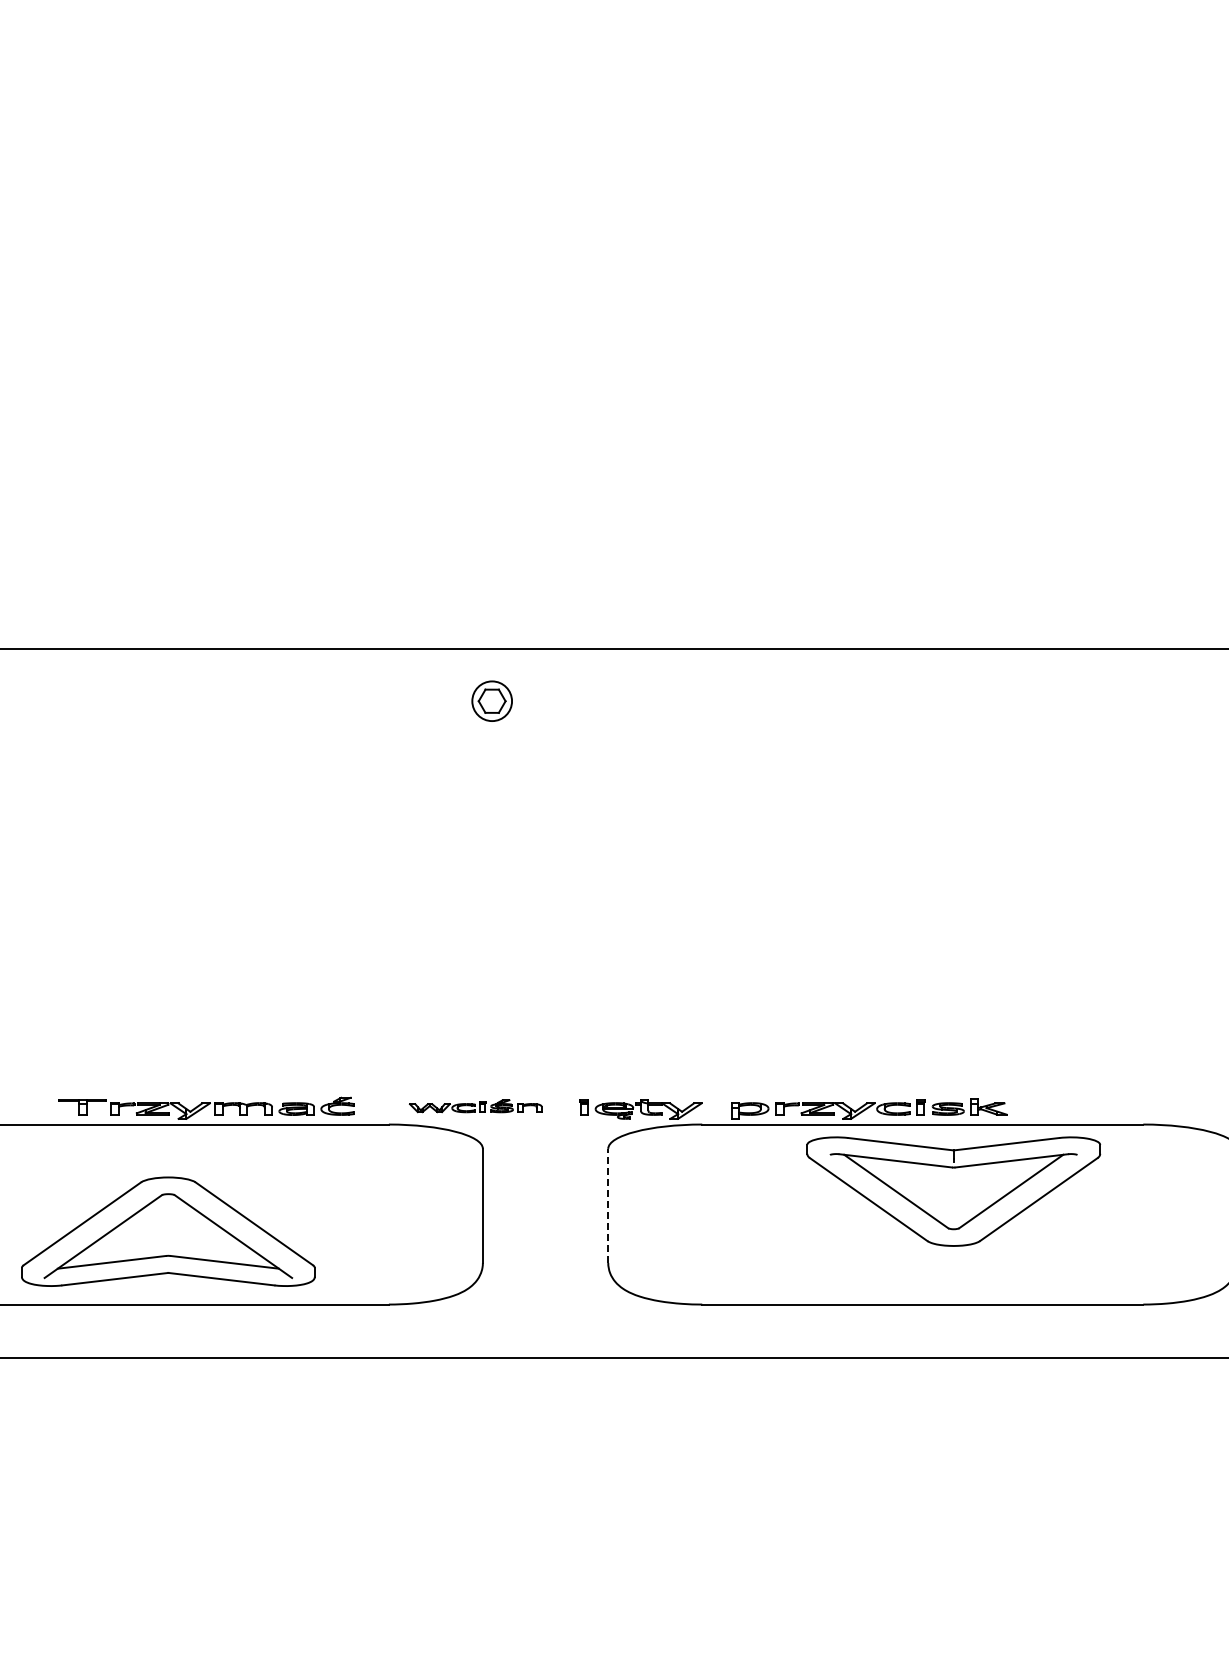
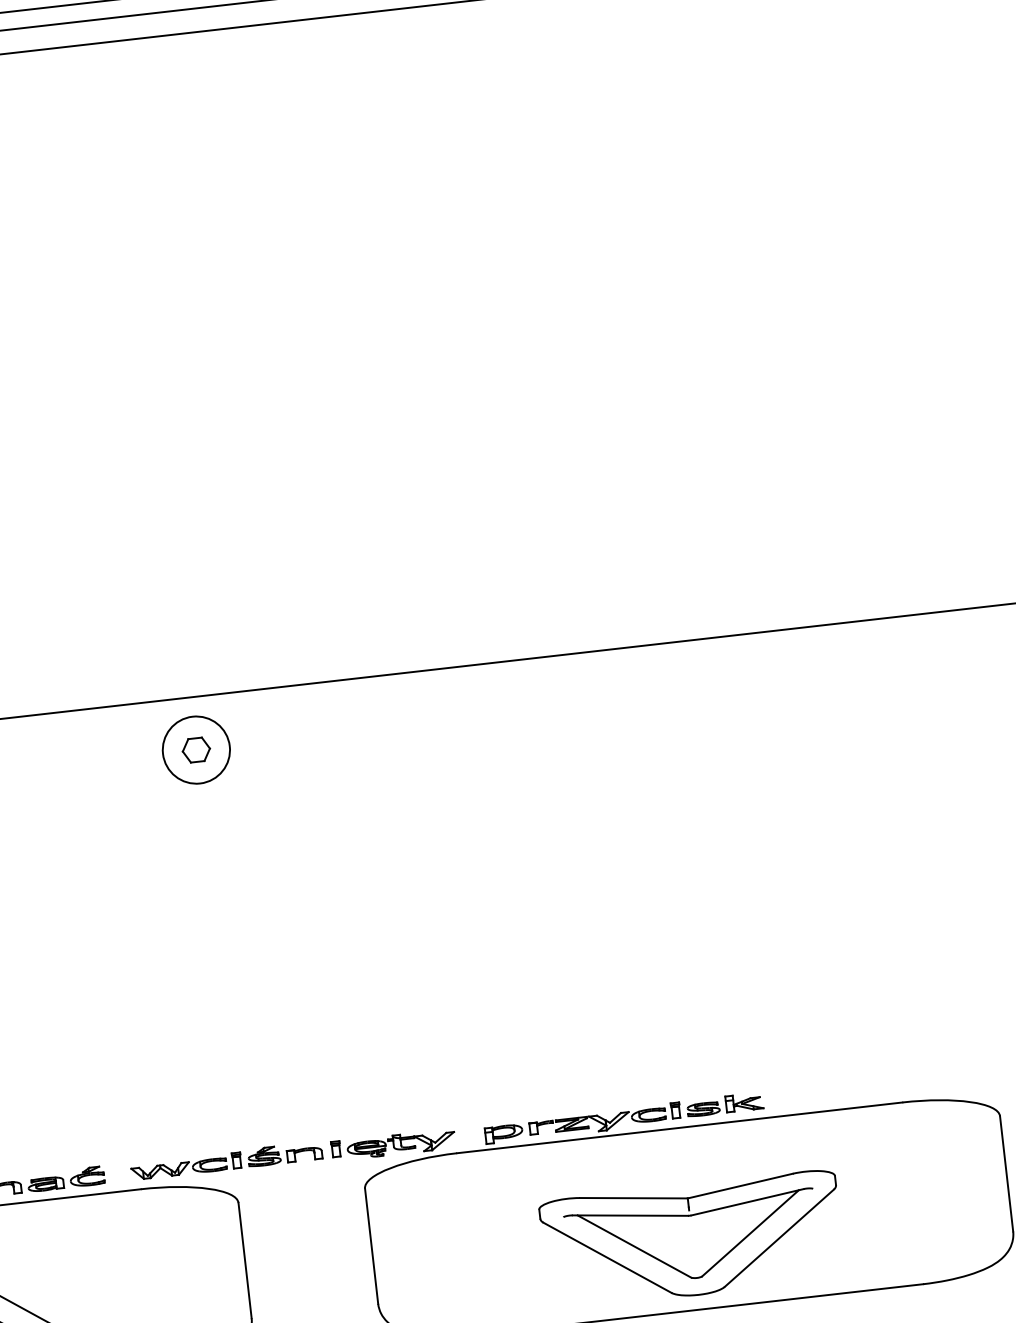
circle: (492, 701) -> (196, 750), size x1.67
part: (475, 1105) -> (226, 1160), size x1.43
part: (953, 1191) -> (692, 1239), moved
line: (608, 1205) -> (371, 1245), dashed -> solid

